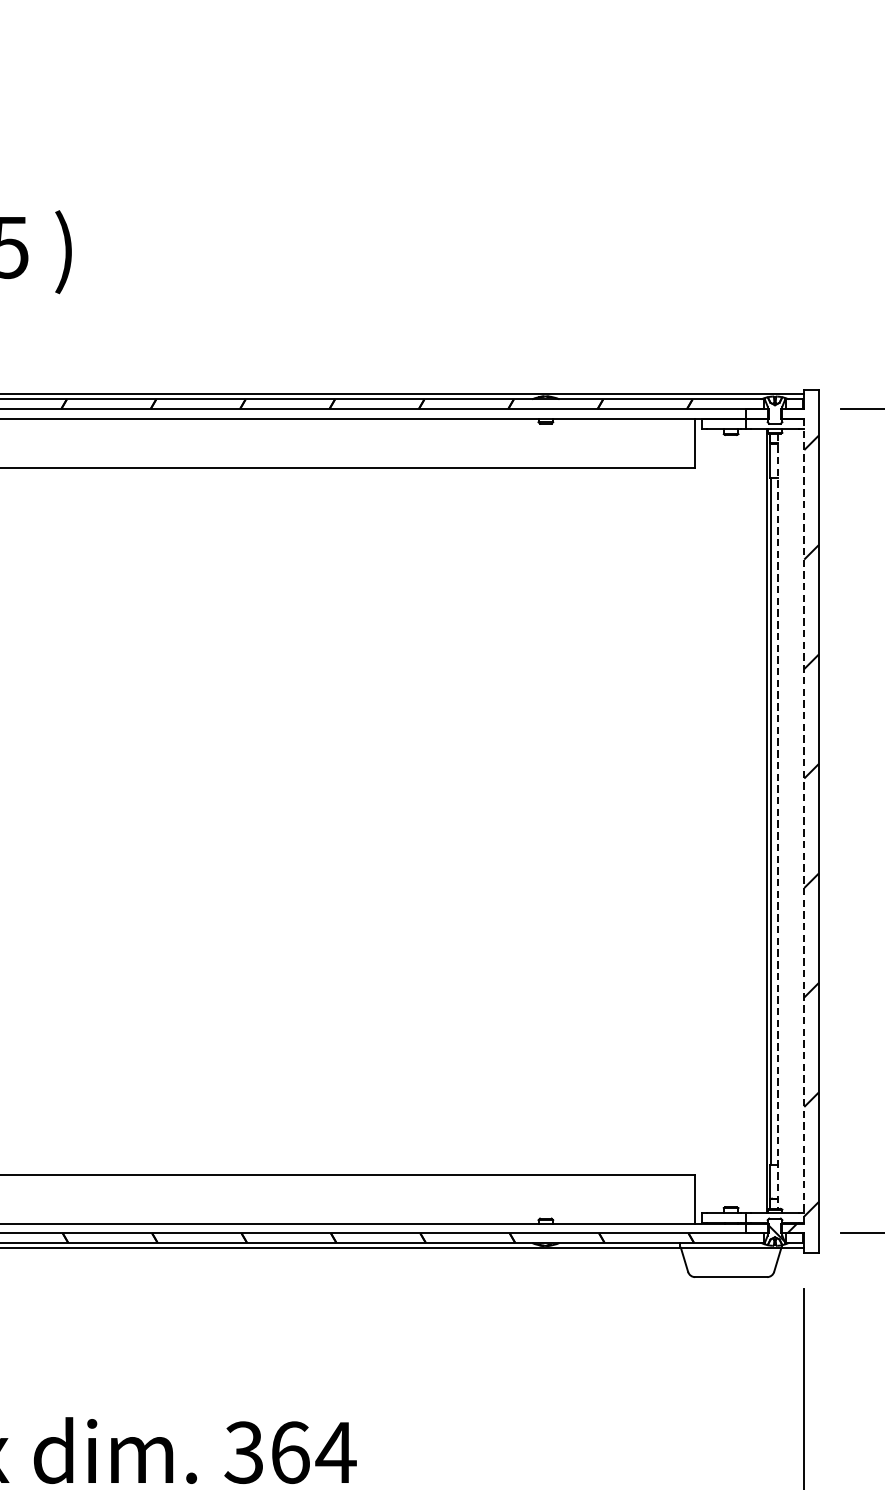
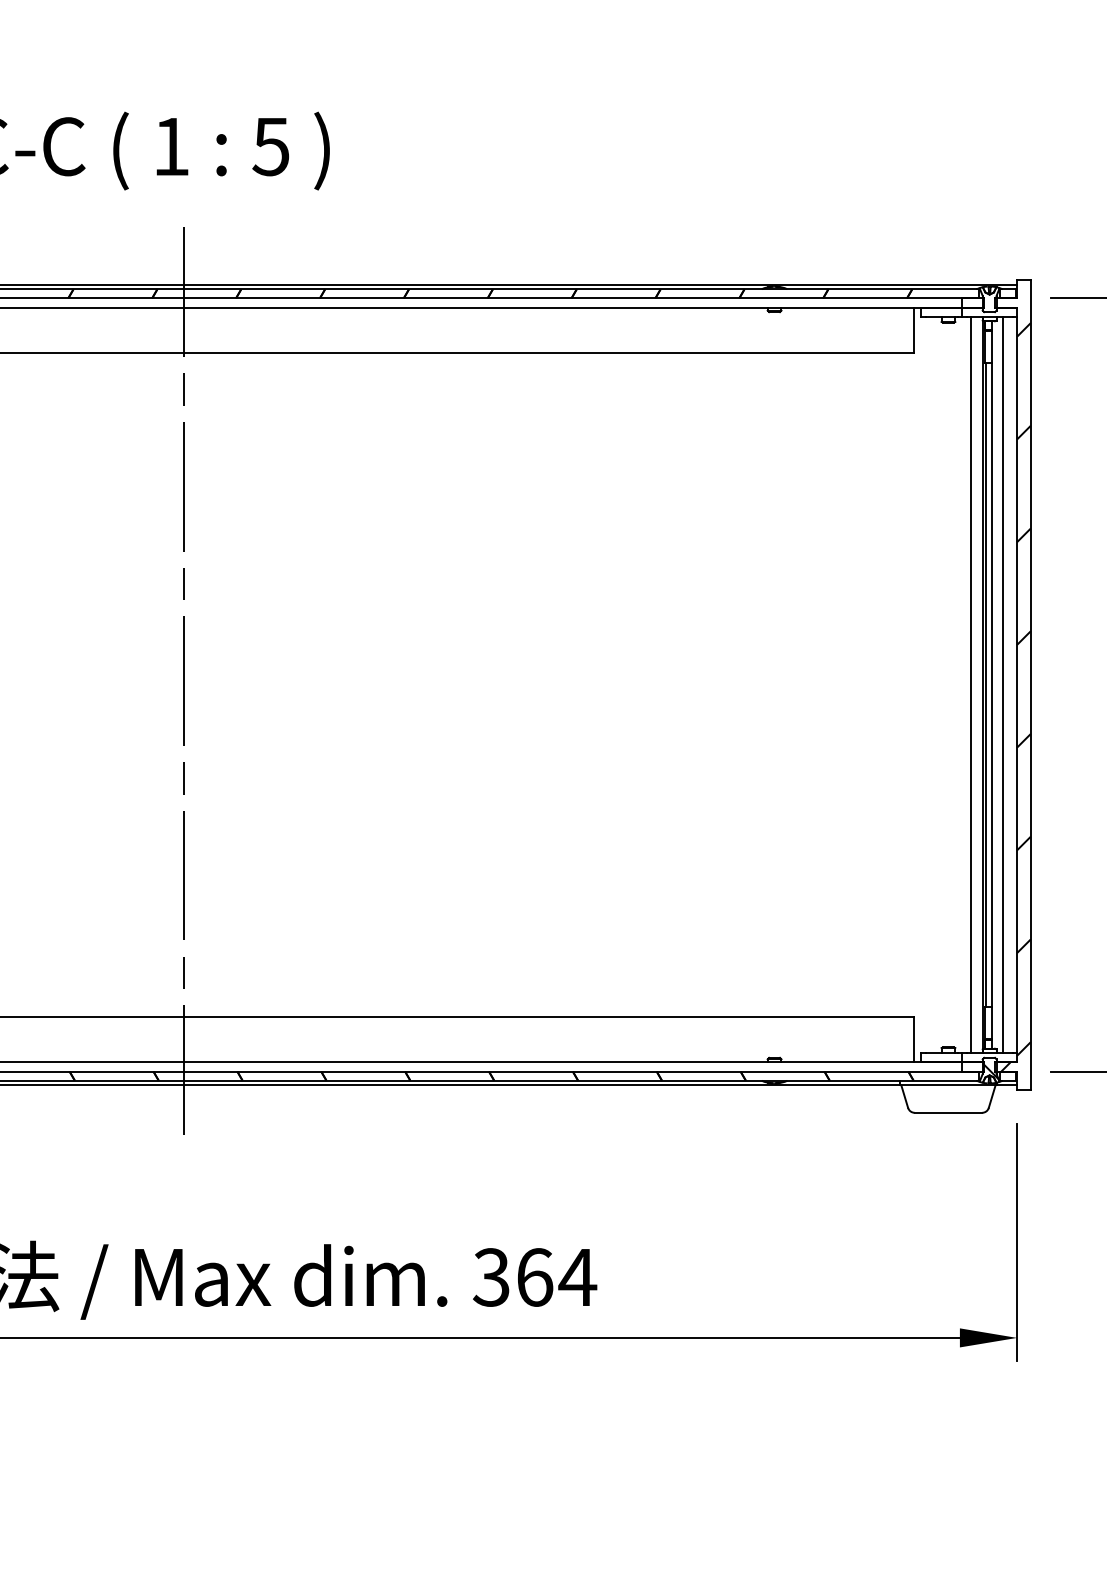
line: (755, 820) -> (971, 684), added
line: (789, 820) -> (1003, 684), added
line: (778, 821) -> (992, 685), dashed -> solid
line: (804, 821) -> (1017, 685), dashed -> solid

